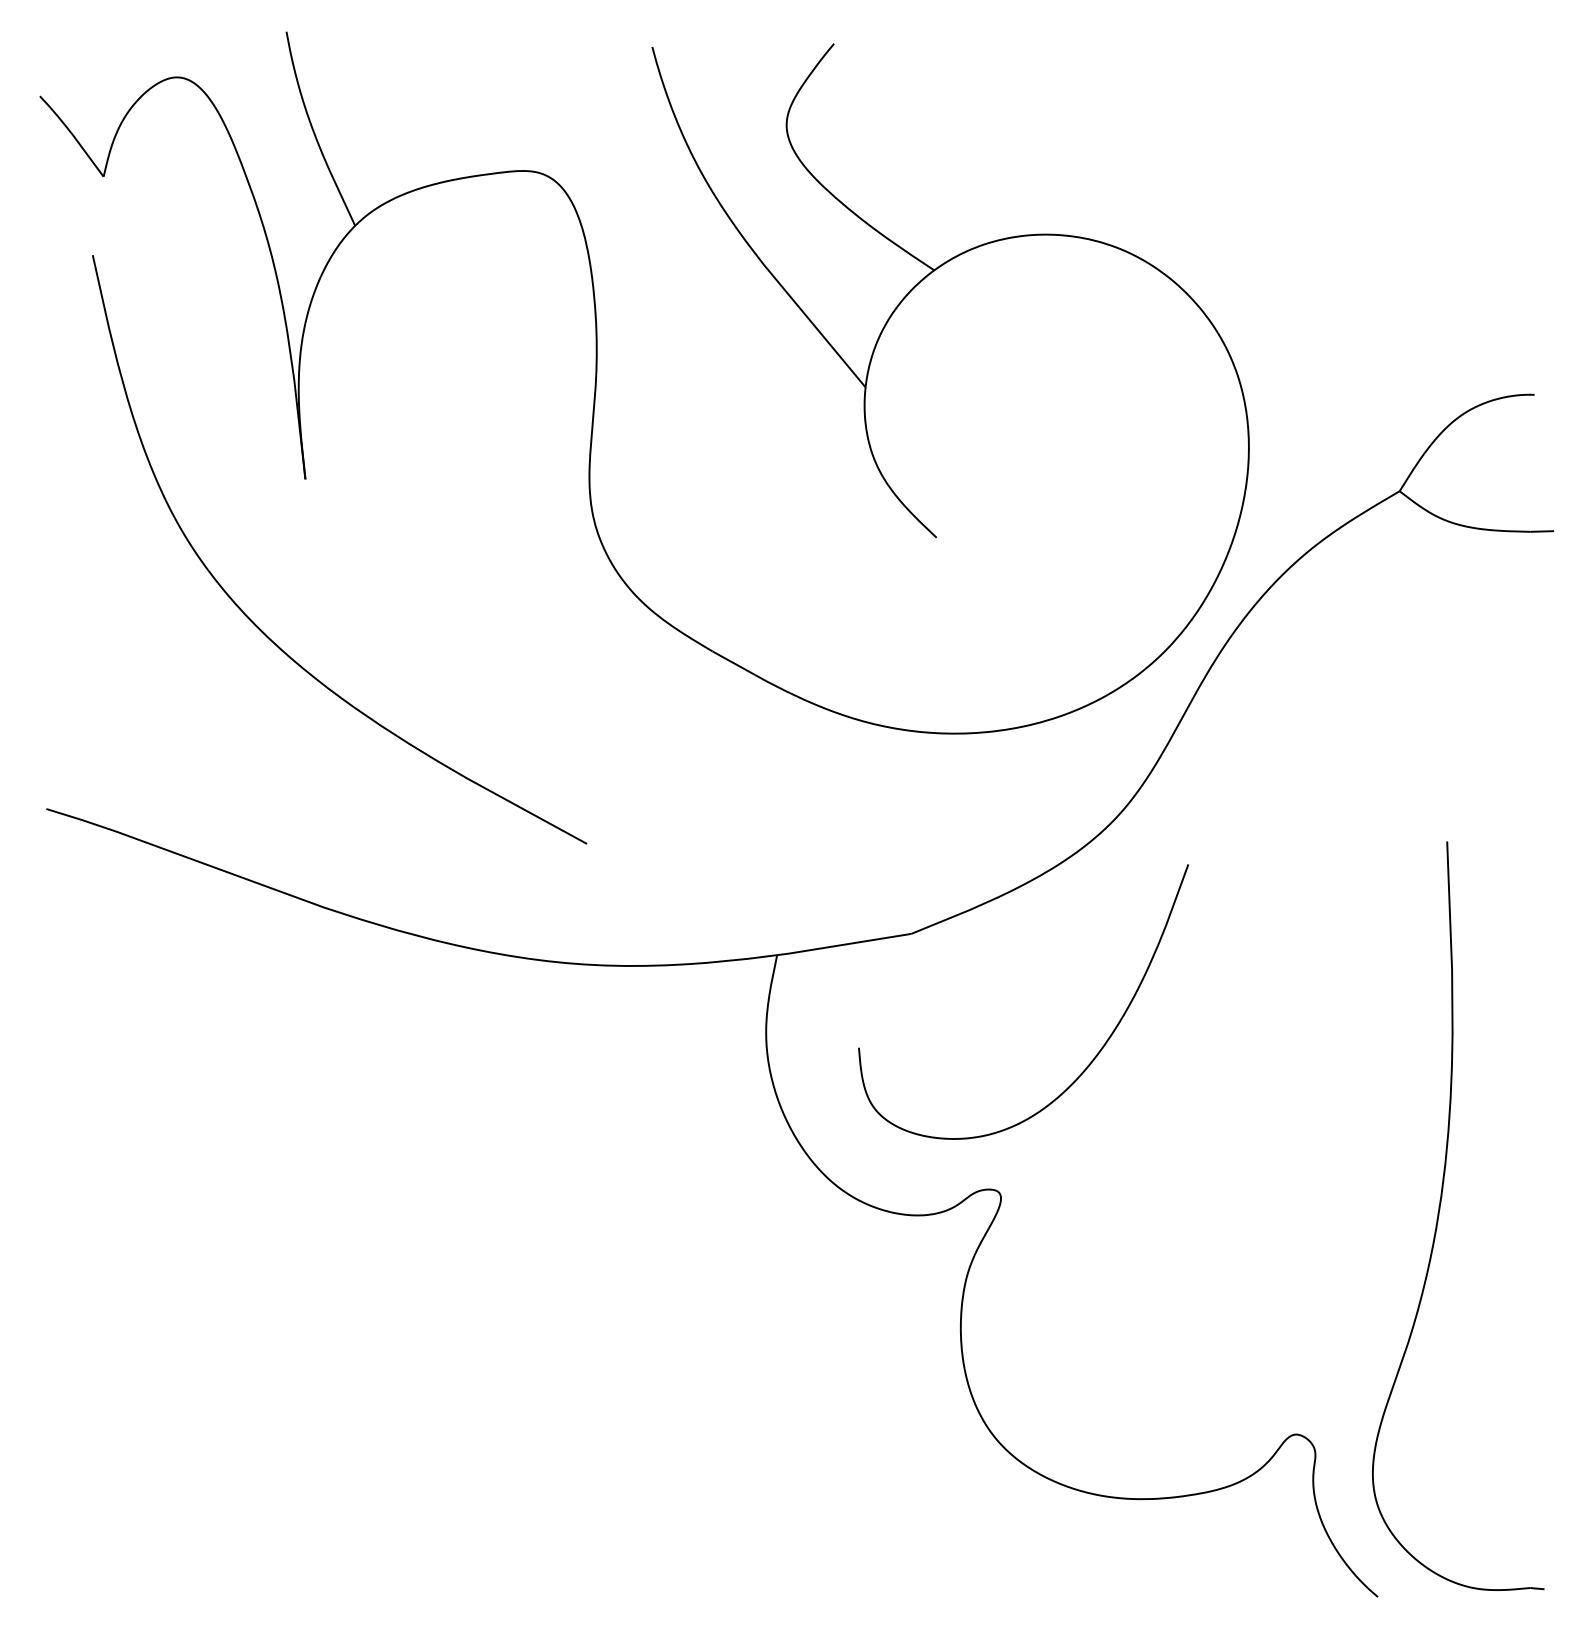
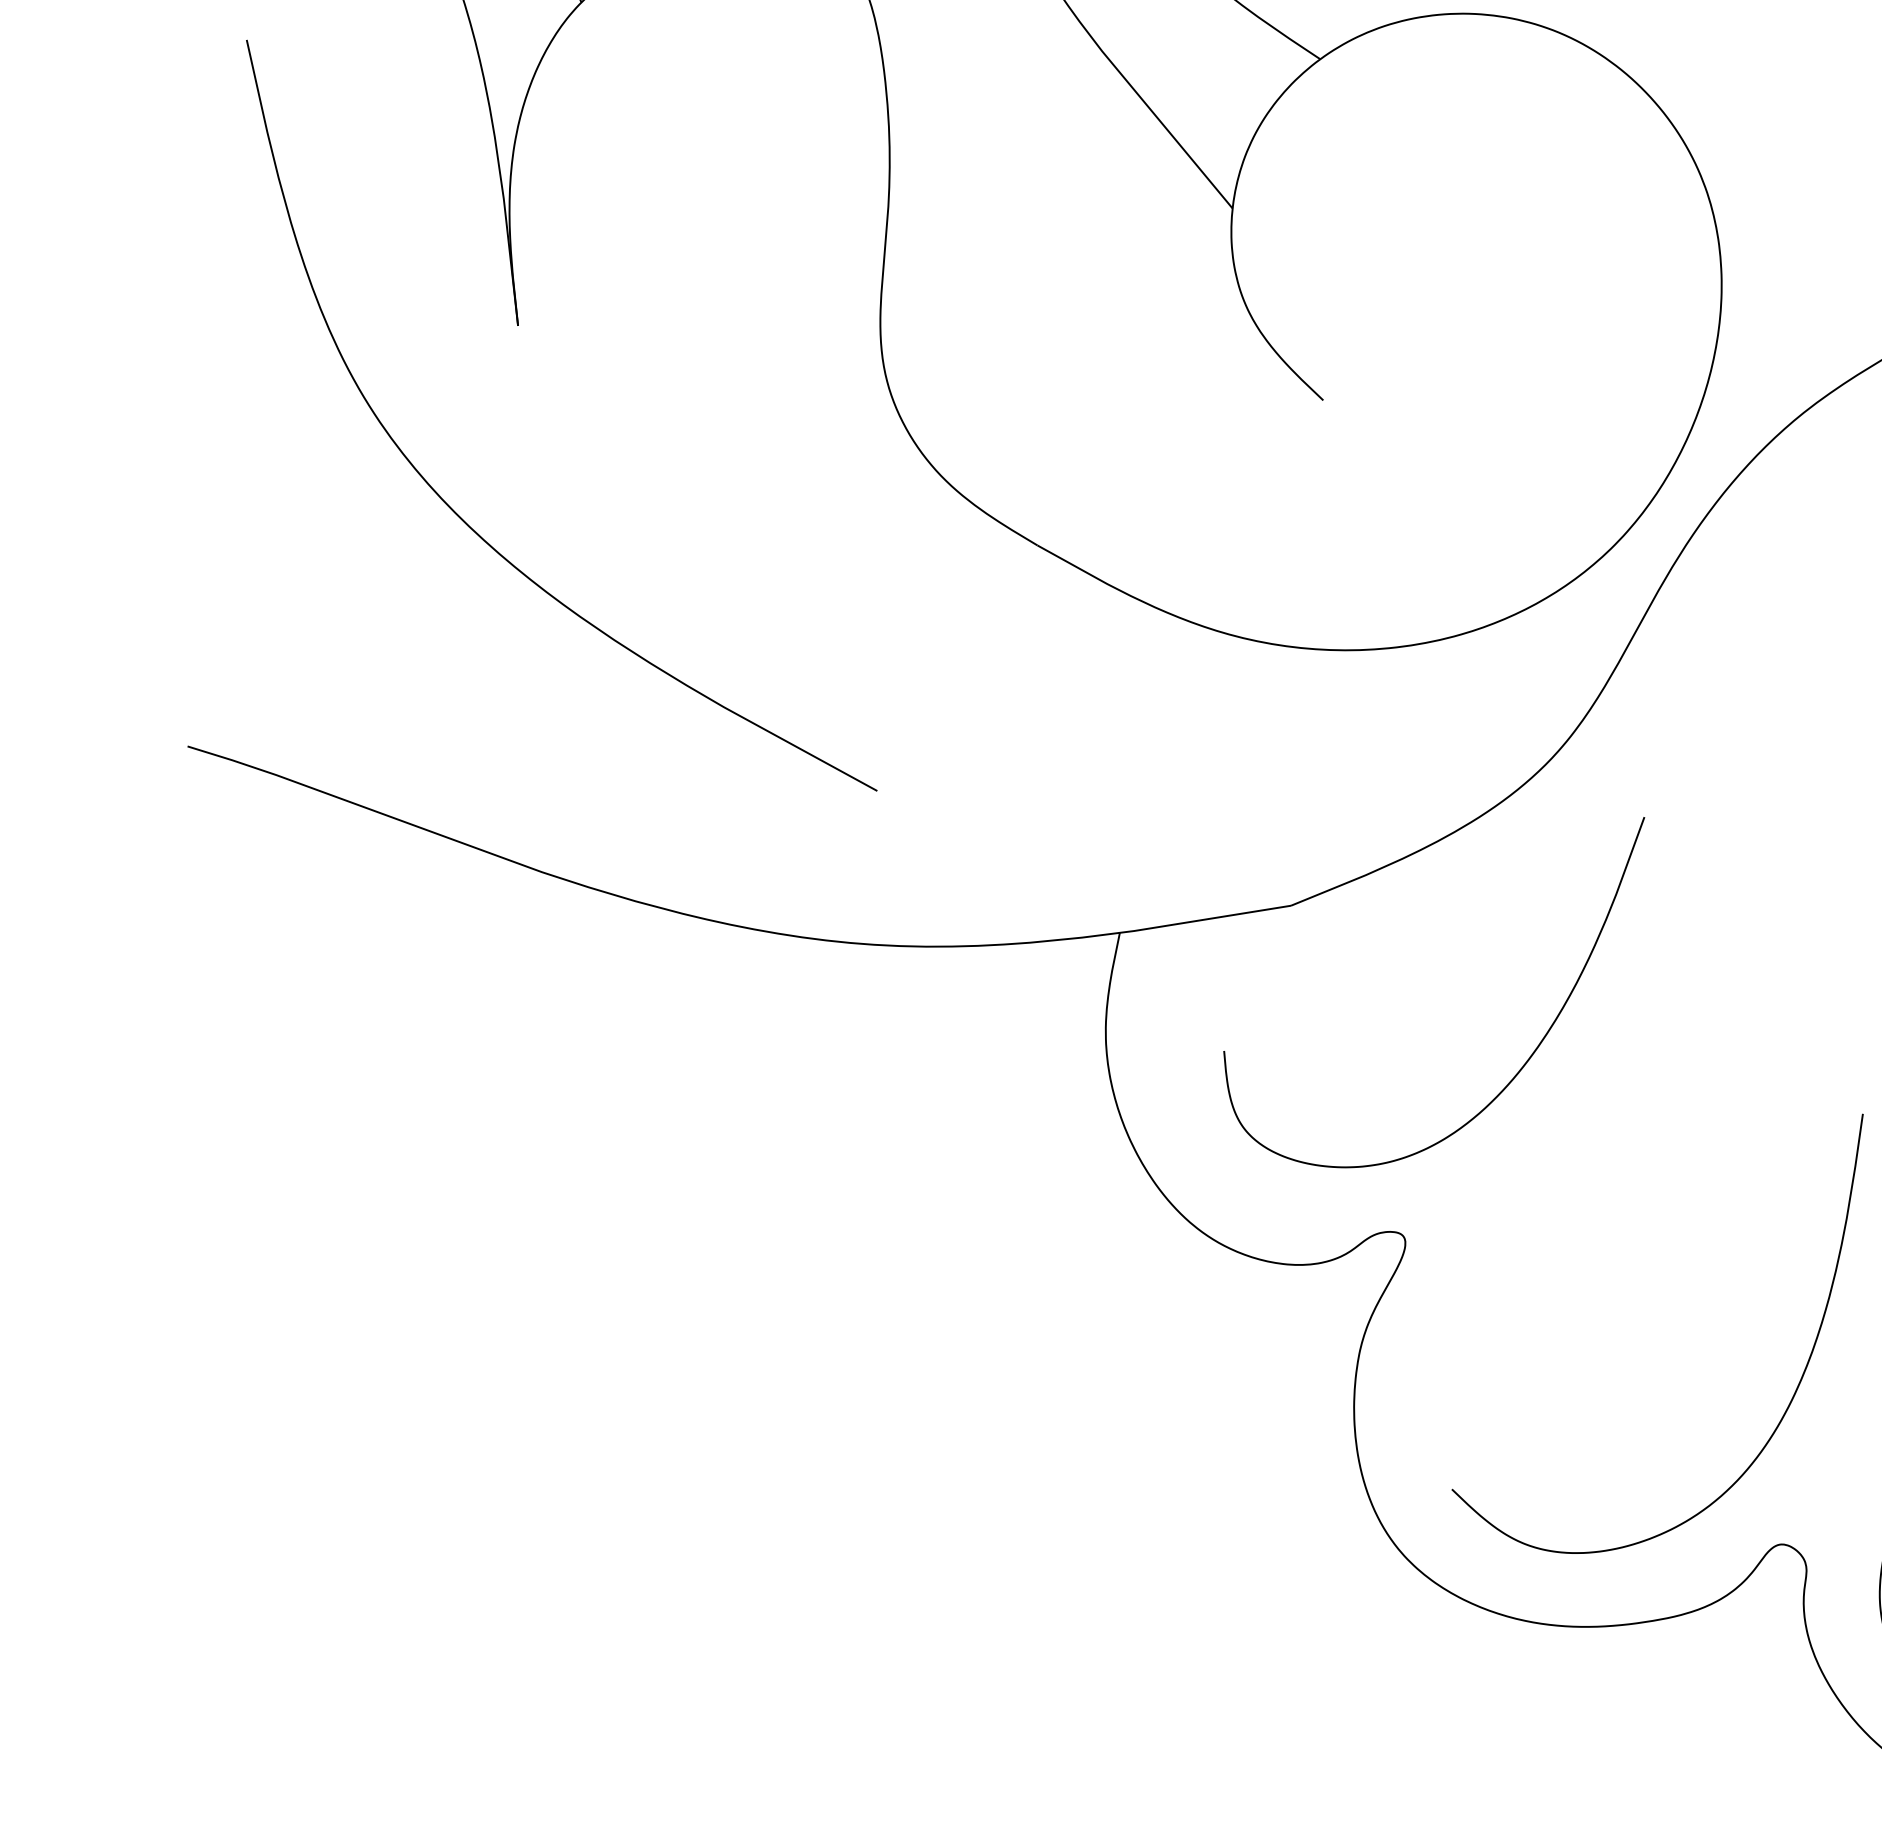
curve: (1303, 1319) -> (1791, 1397), added

